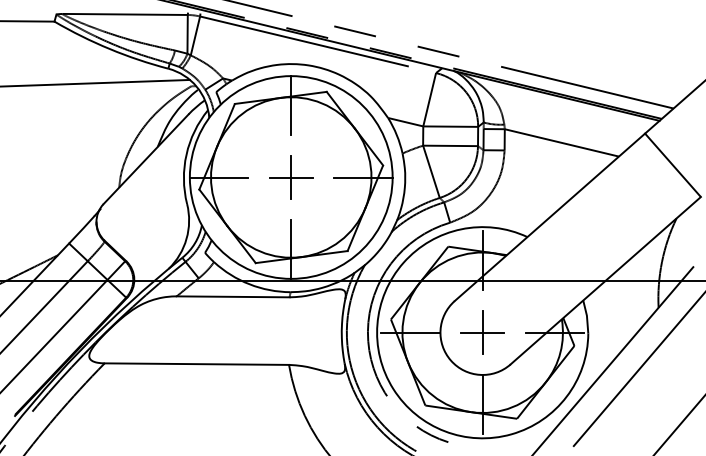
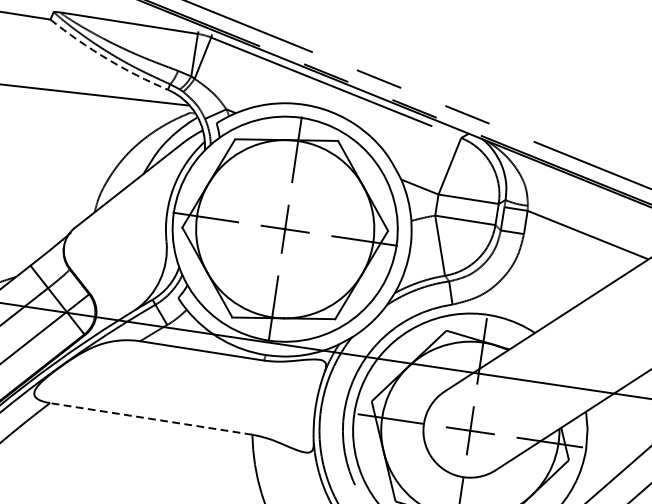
arc: (109, 49) -> (106, 59), solid -> dashed
line: (196, 364) -> (150, 419), solid -> dashed

